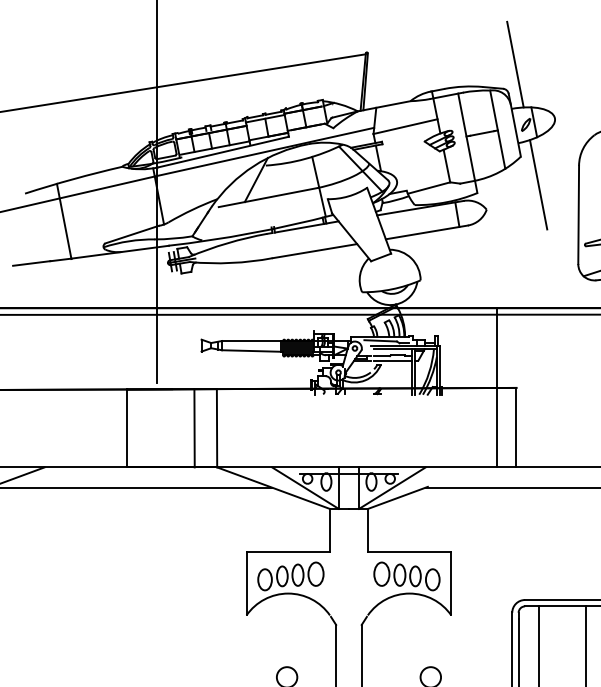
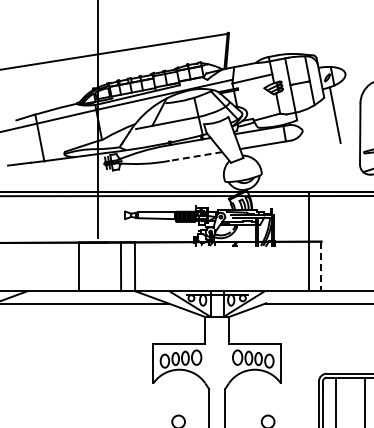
line: (514, 64) -> (320, 40), removed
line: (314, 251) -> (195, 156), solid -> dashed
line: (516, 427) -> (321, 266), solid -> dashed

